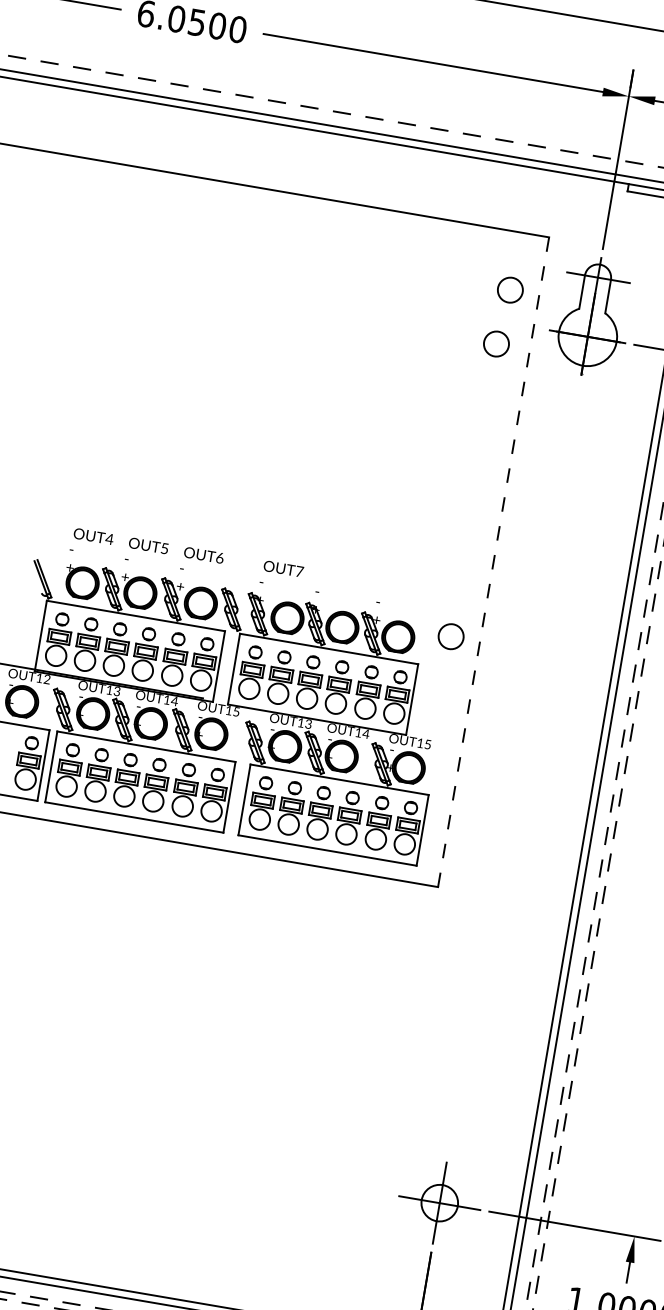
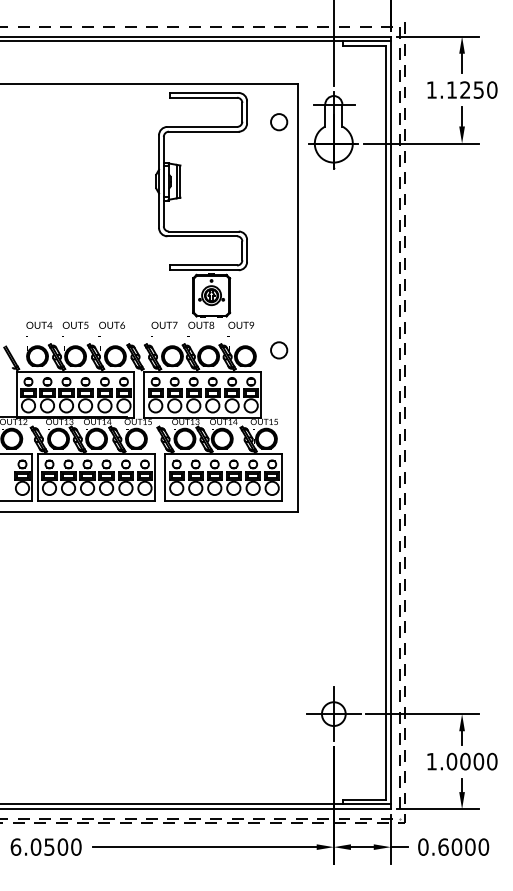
circle: (496, 344) -> (276, 158), removed
part: (368, 436) -> (204, 231), added
line: (493, 562) -> (298, 298), dashed -> solid

